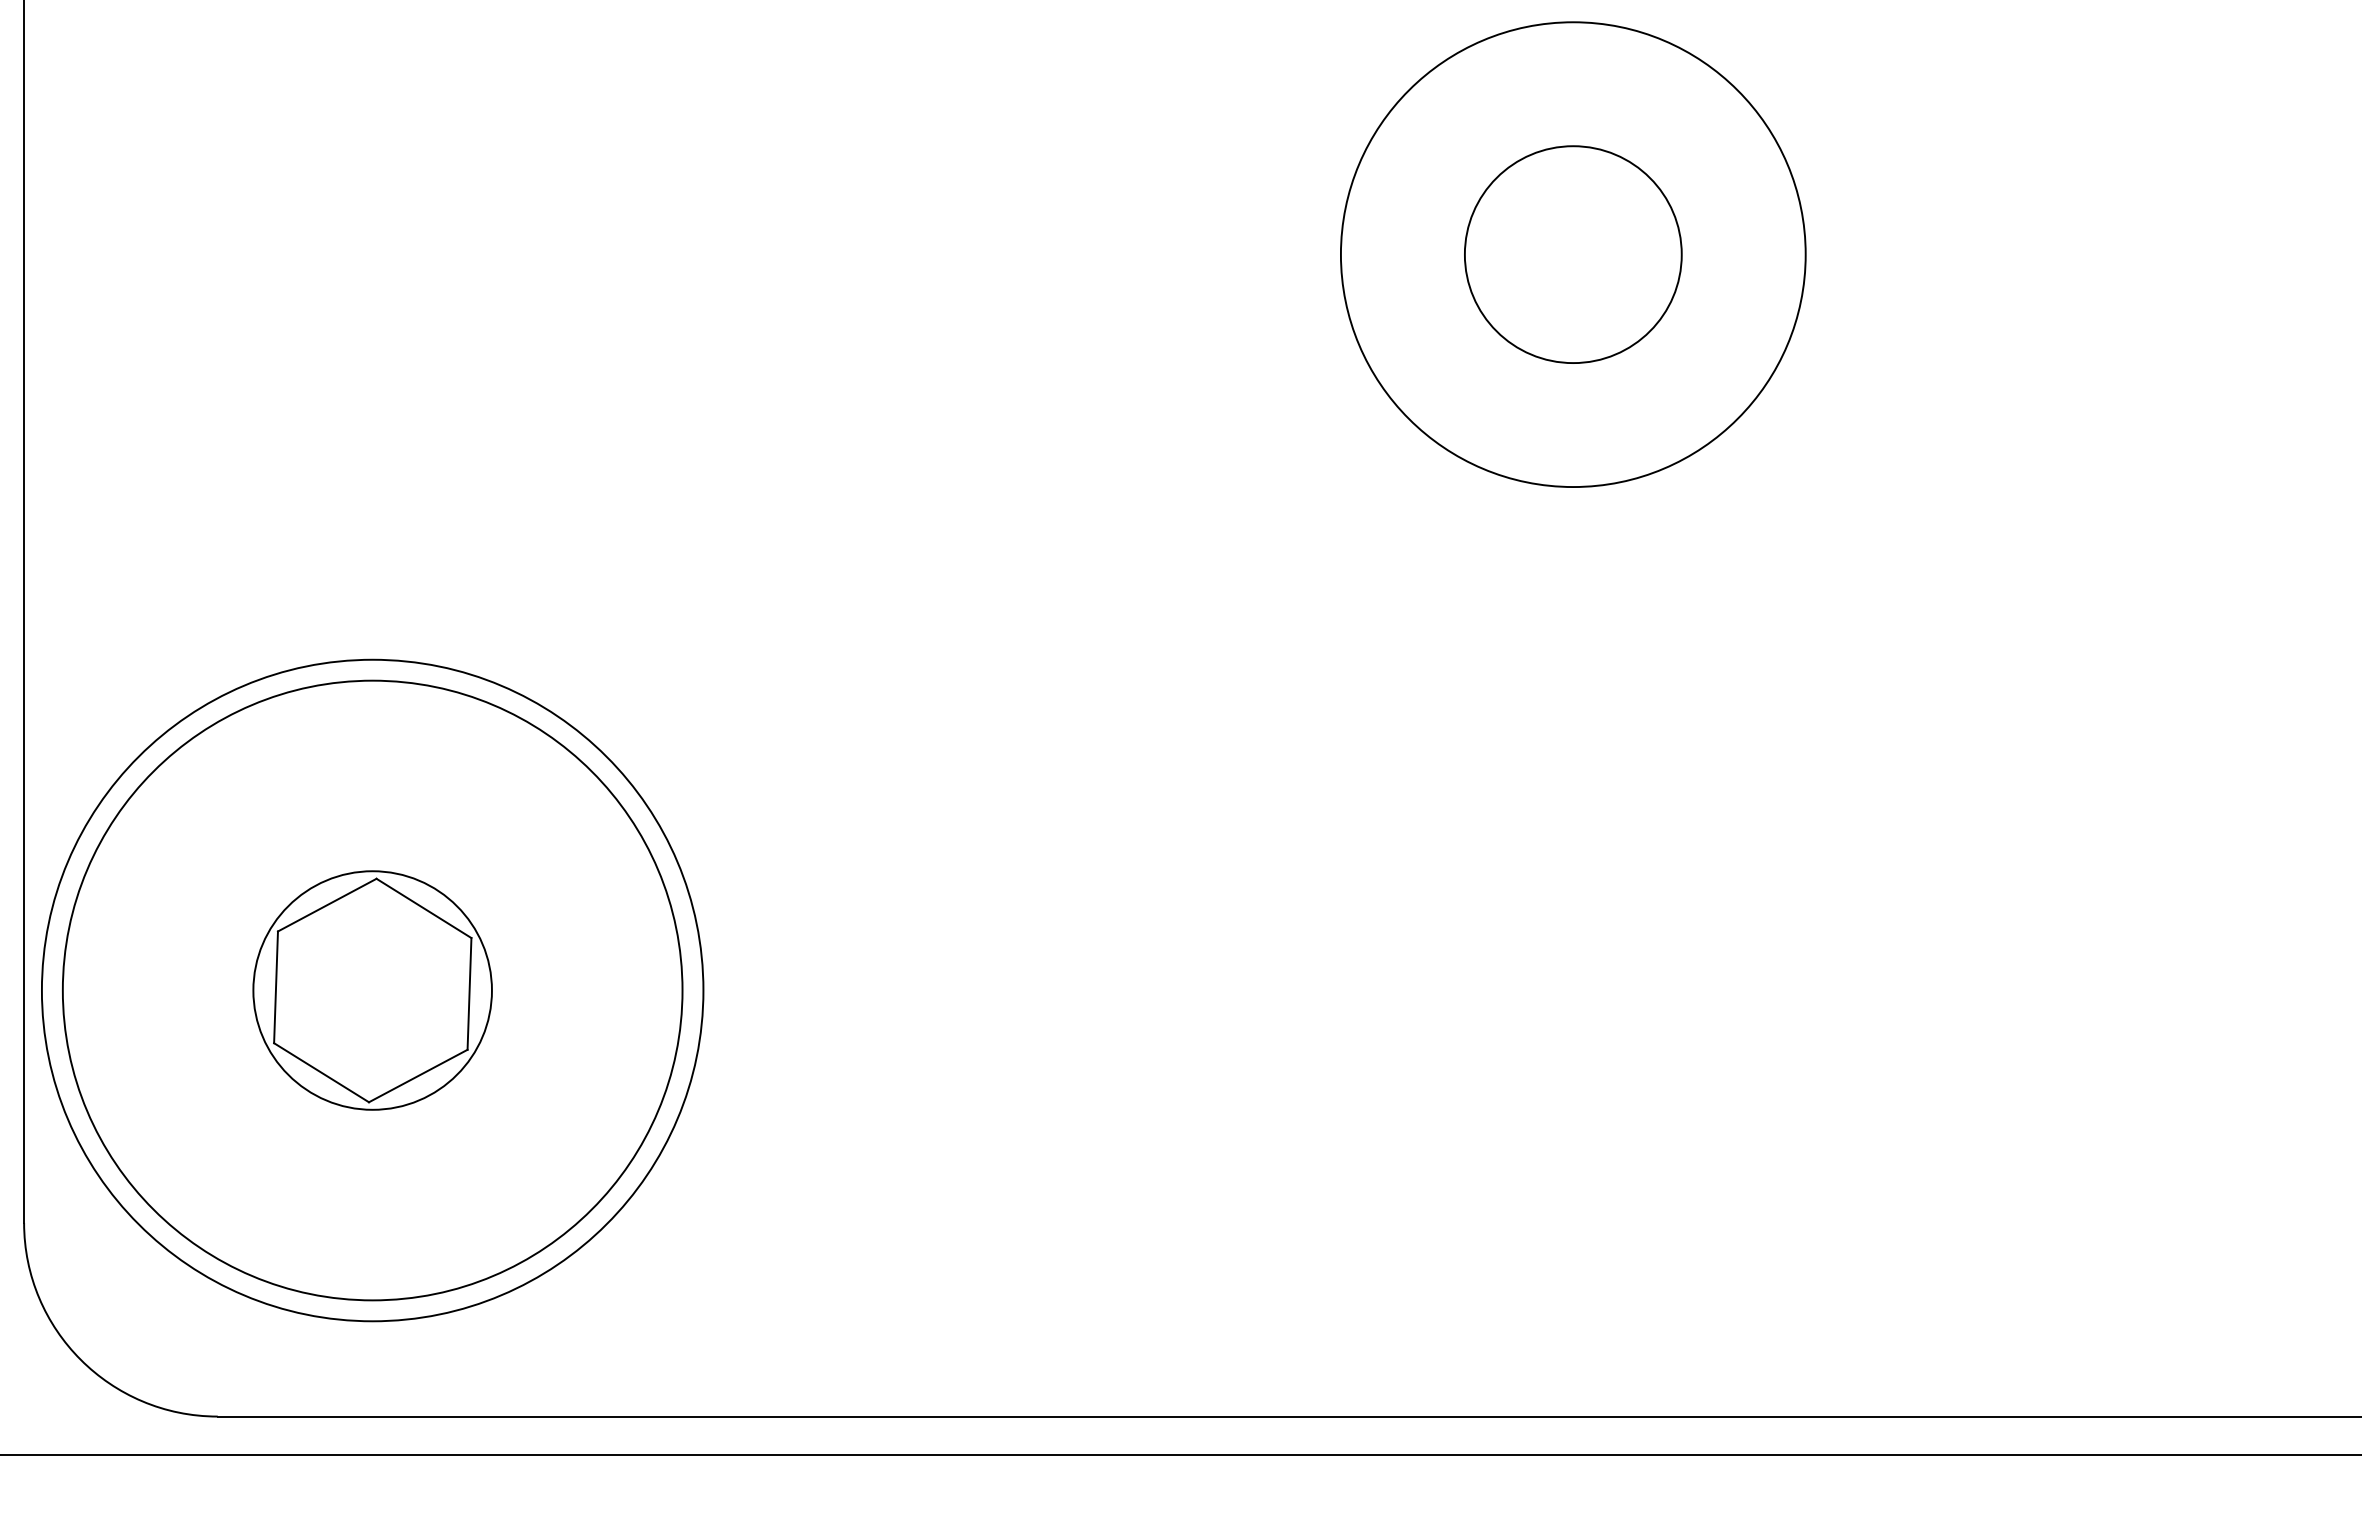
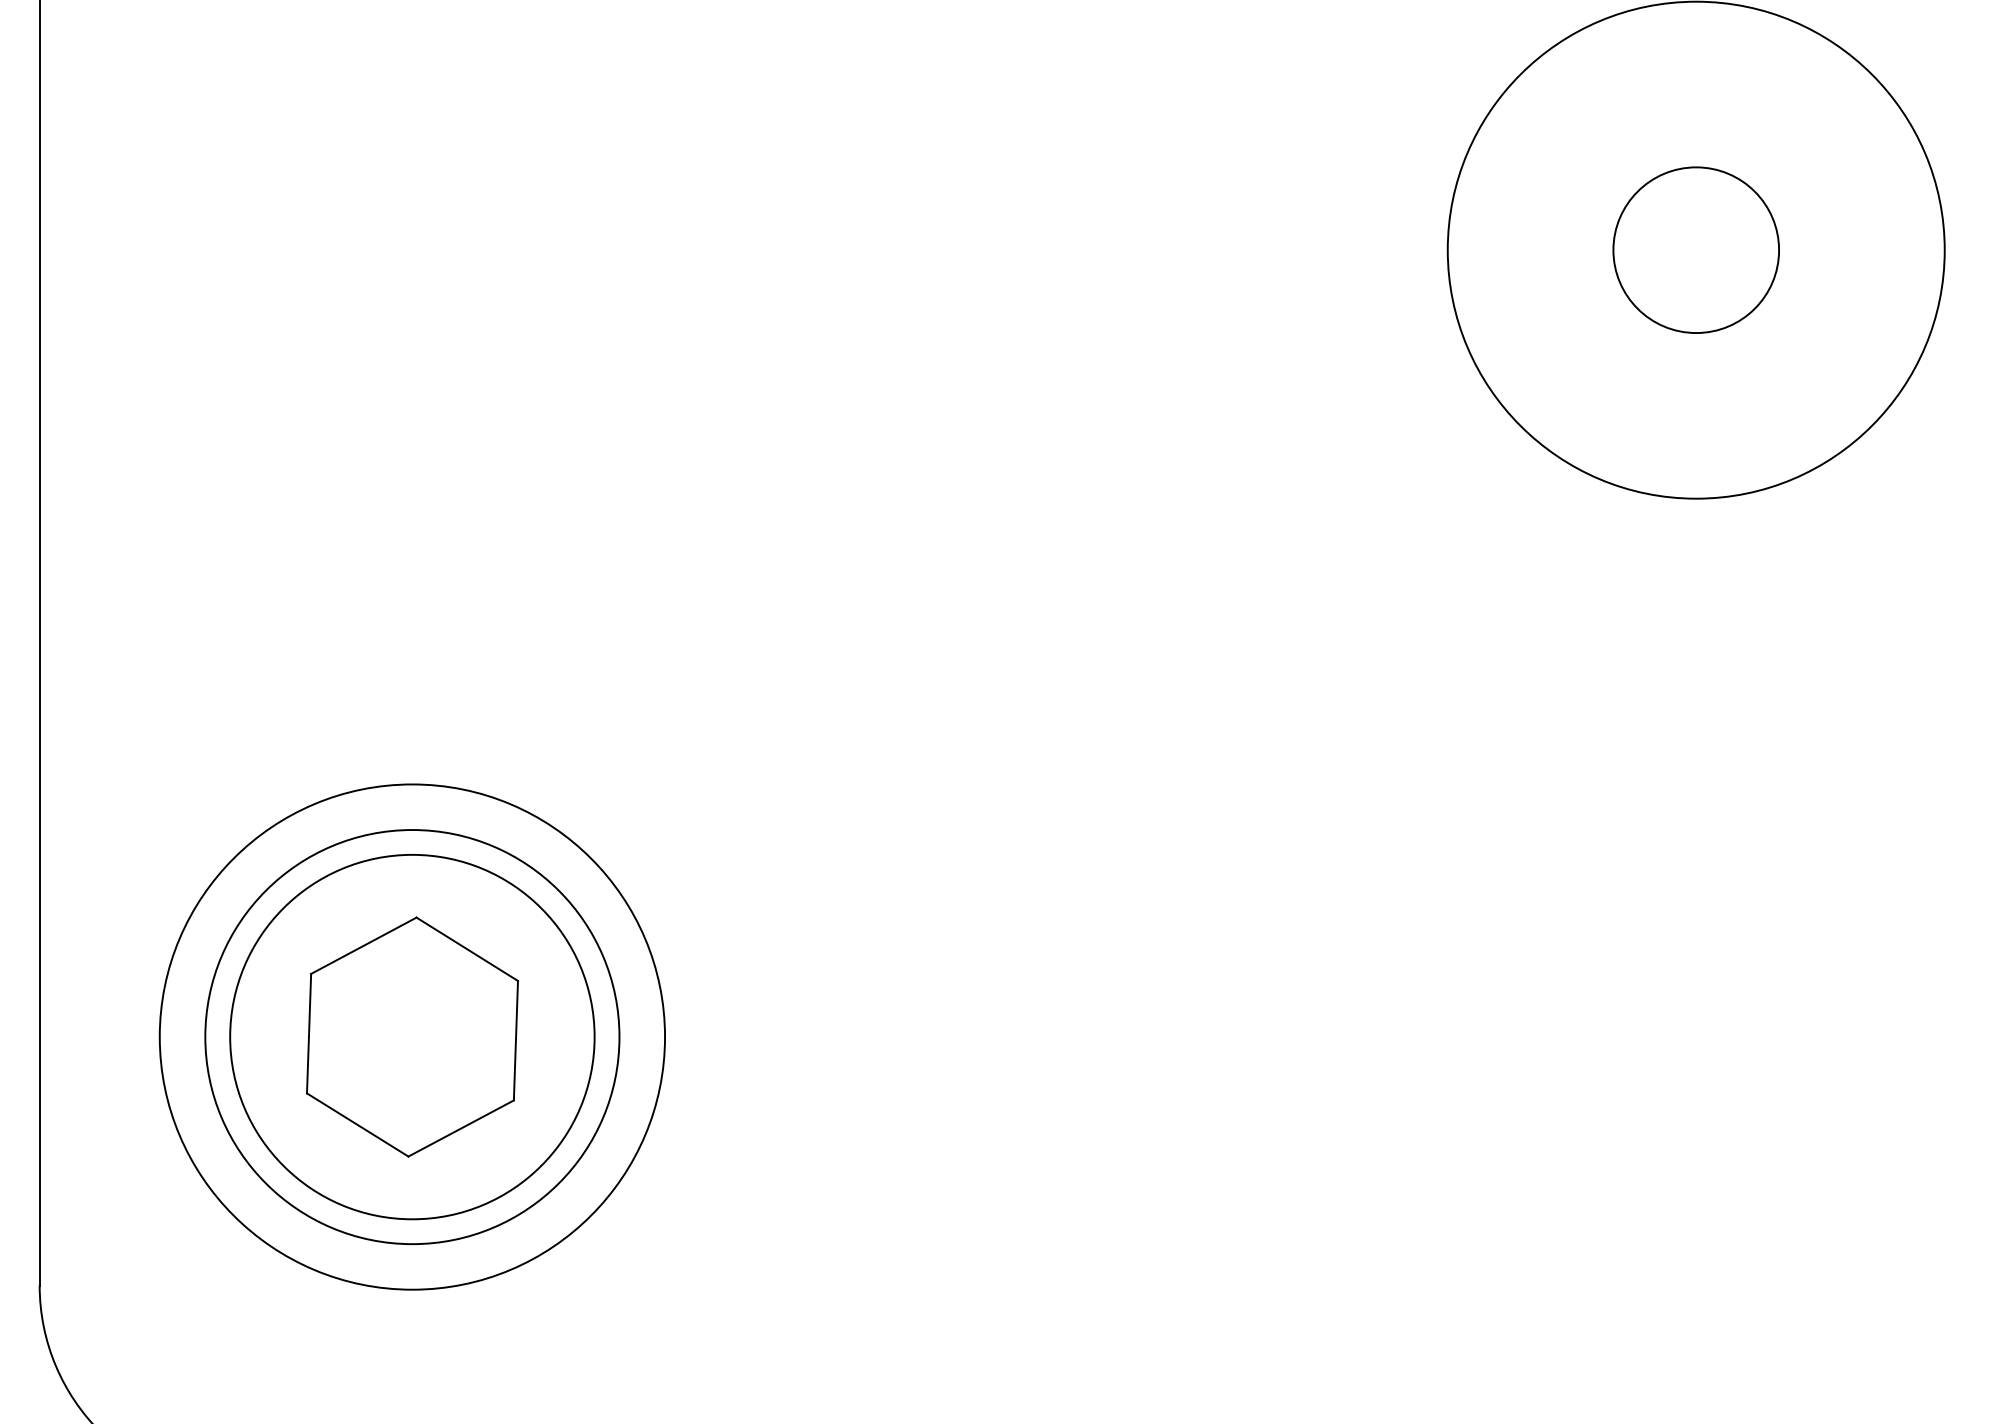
circle: (1572, 254) -> (1695, 250), size x0.71
circle: (372, 990) -> (412, 1037), size x0.62
circle: (372, 990) -> (412, 1037), size x0.71
circle: (372, 990) -> (412, 1037), size x1.43

